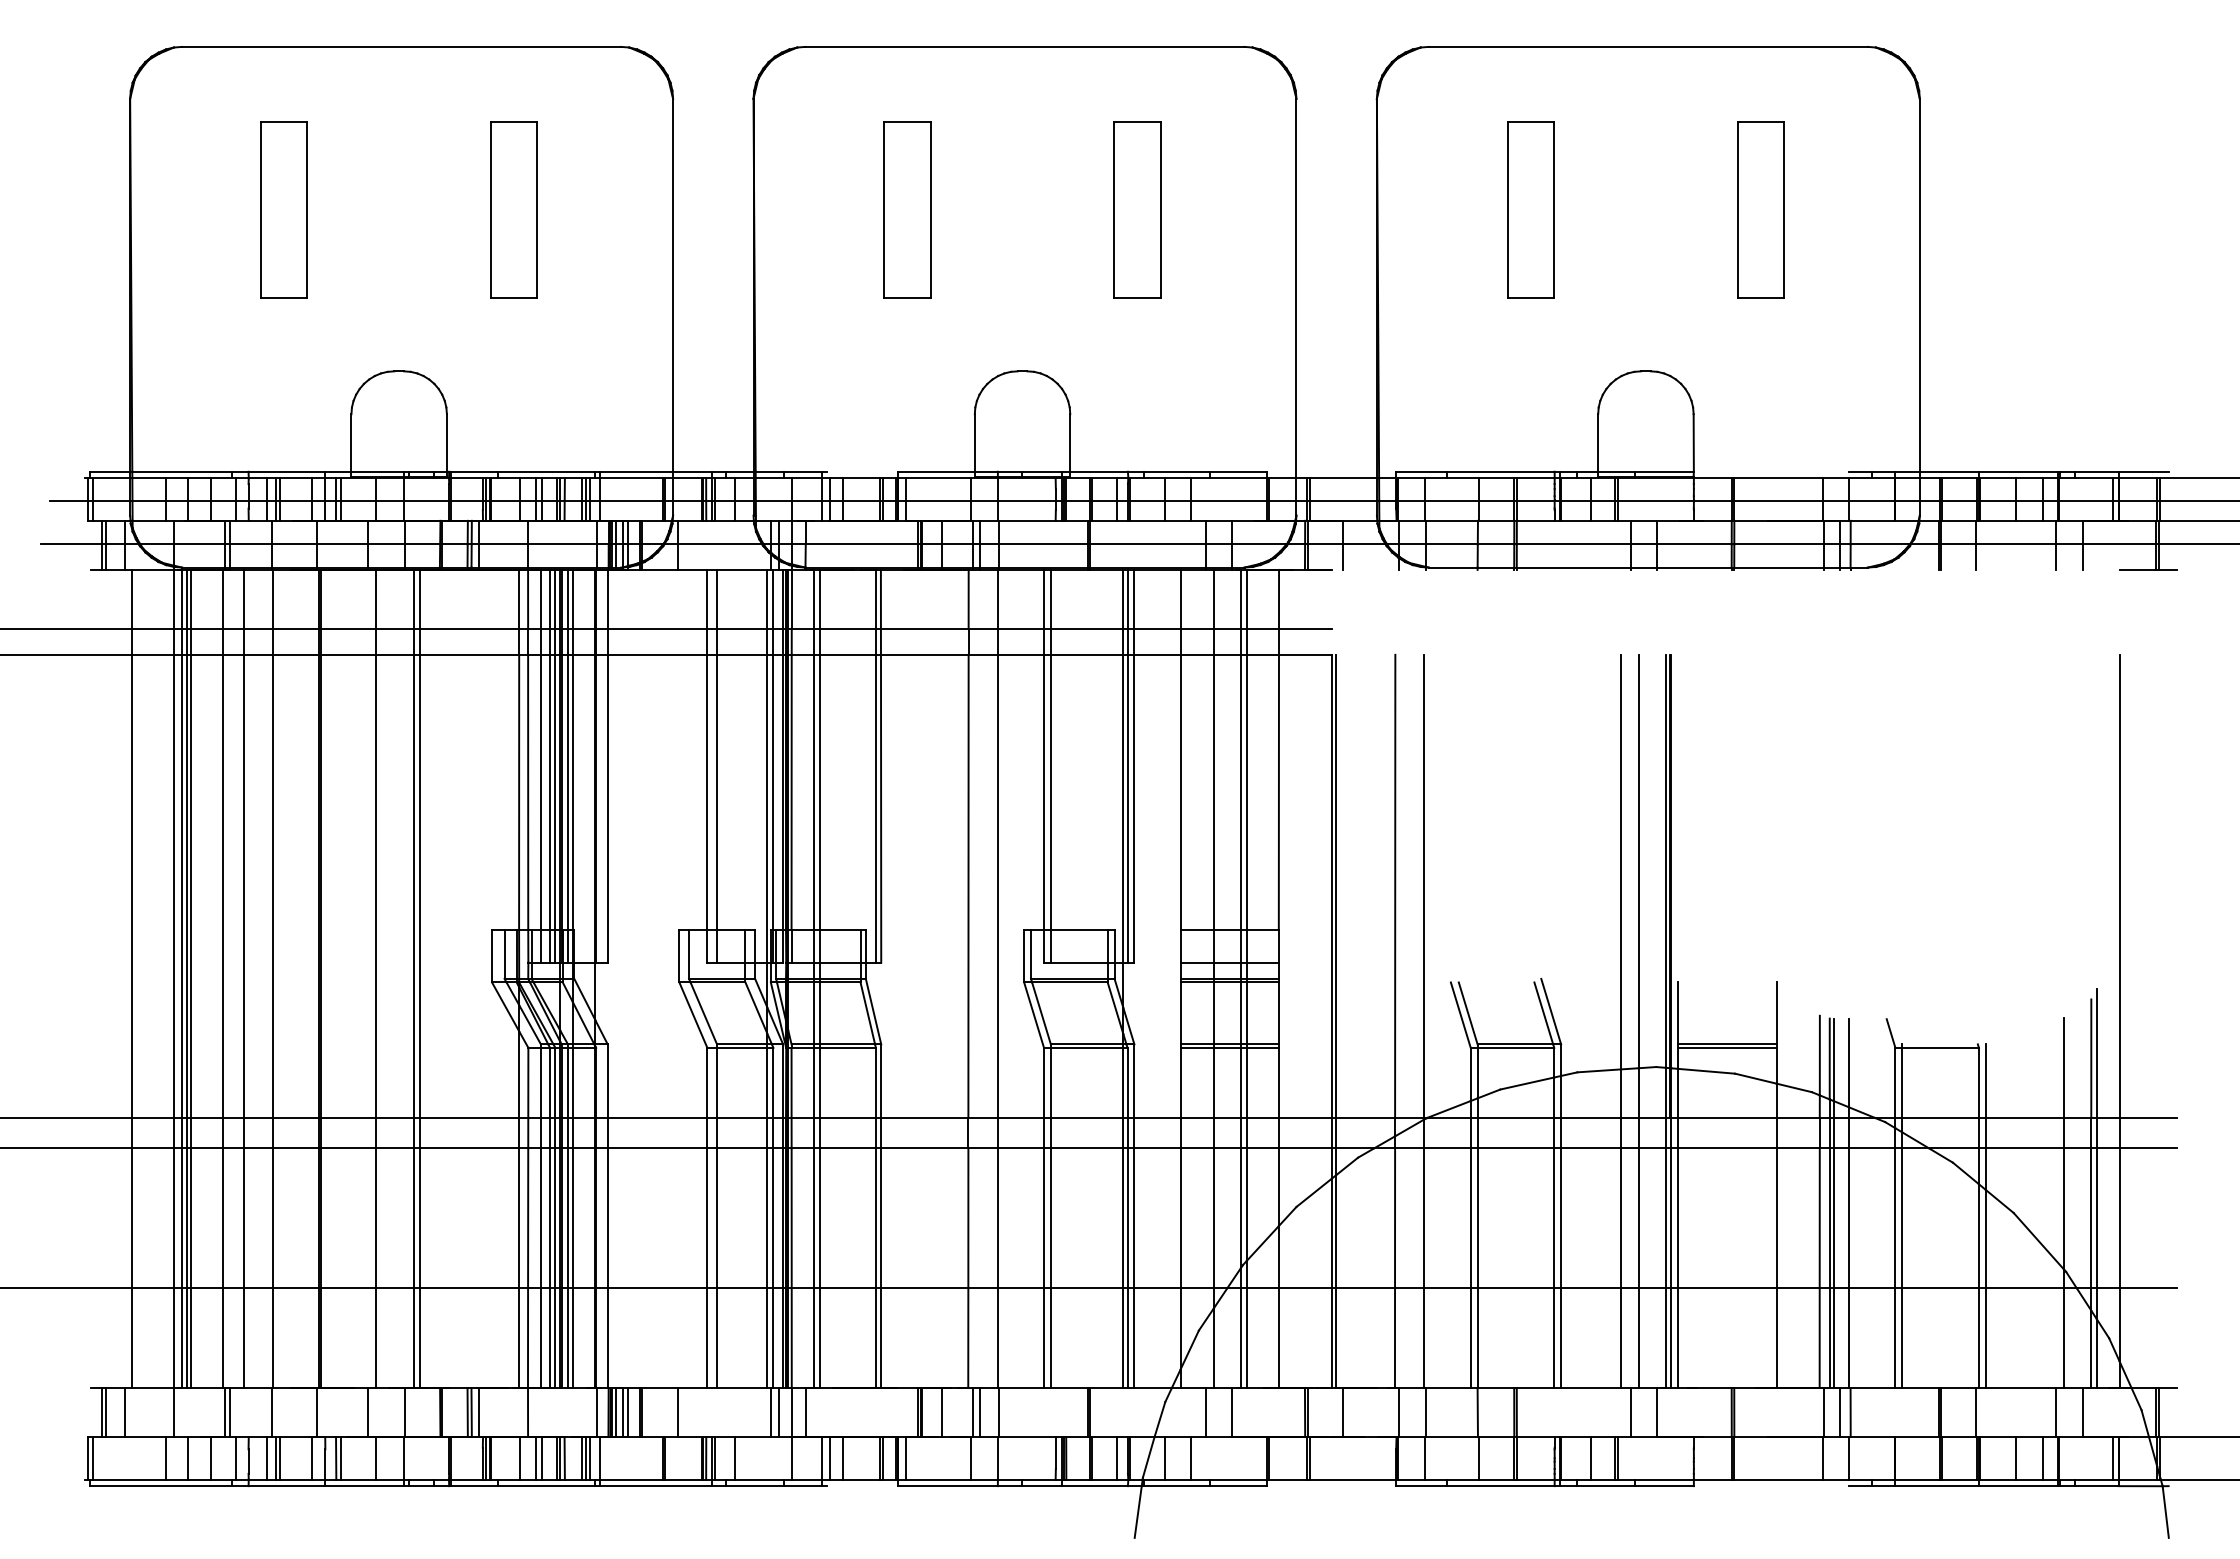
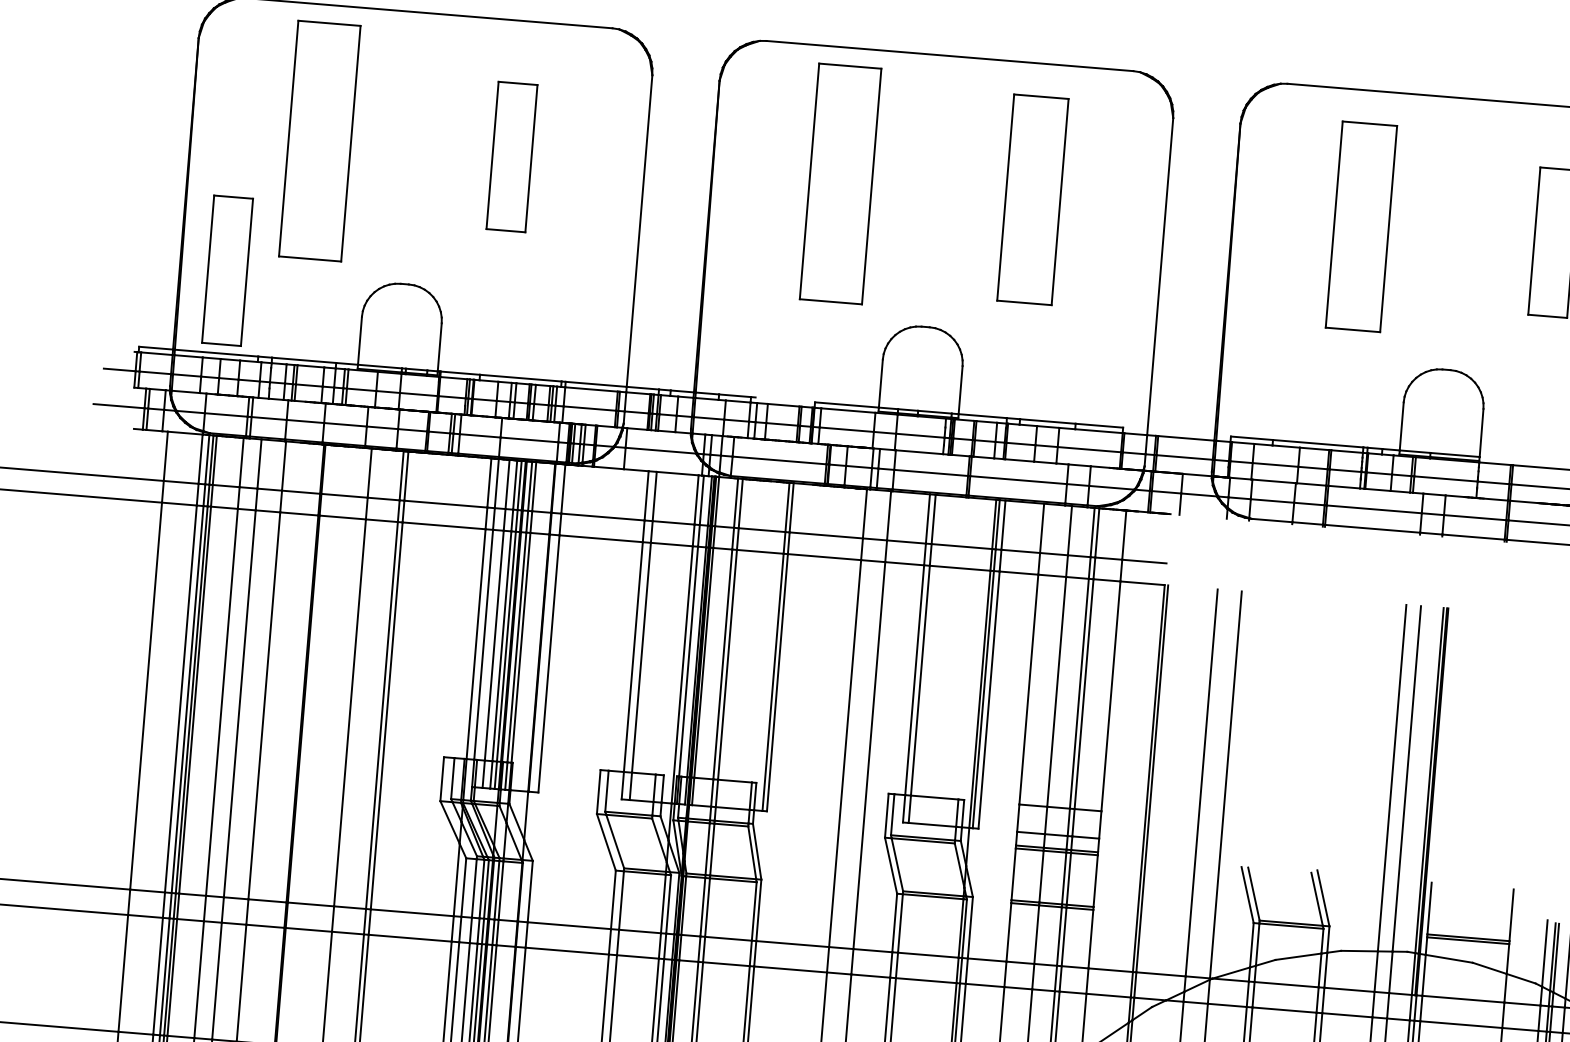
part: (283, 209) -> (319, 140), size x1.6
part: (907, 209) -> (840, 183), size x1.6
part: (1137, 209) -> (1032, 199), size x1.4
part: (1530, 209) -> (1361, 226), size x1.4
part: (186, 372) -> (226, 270), added

